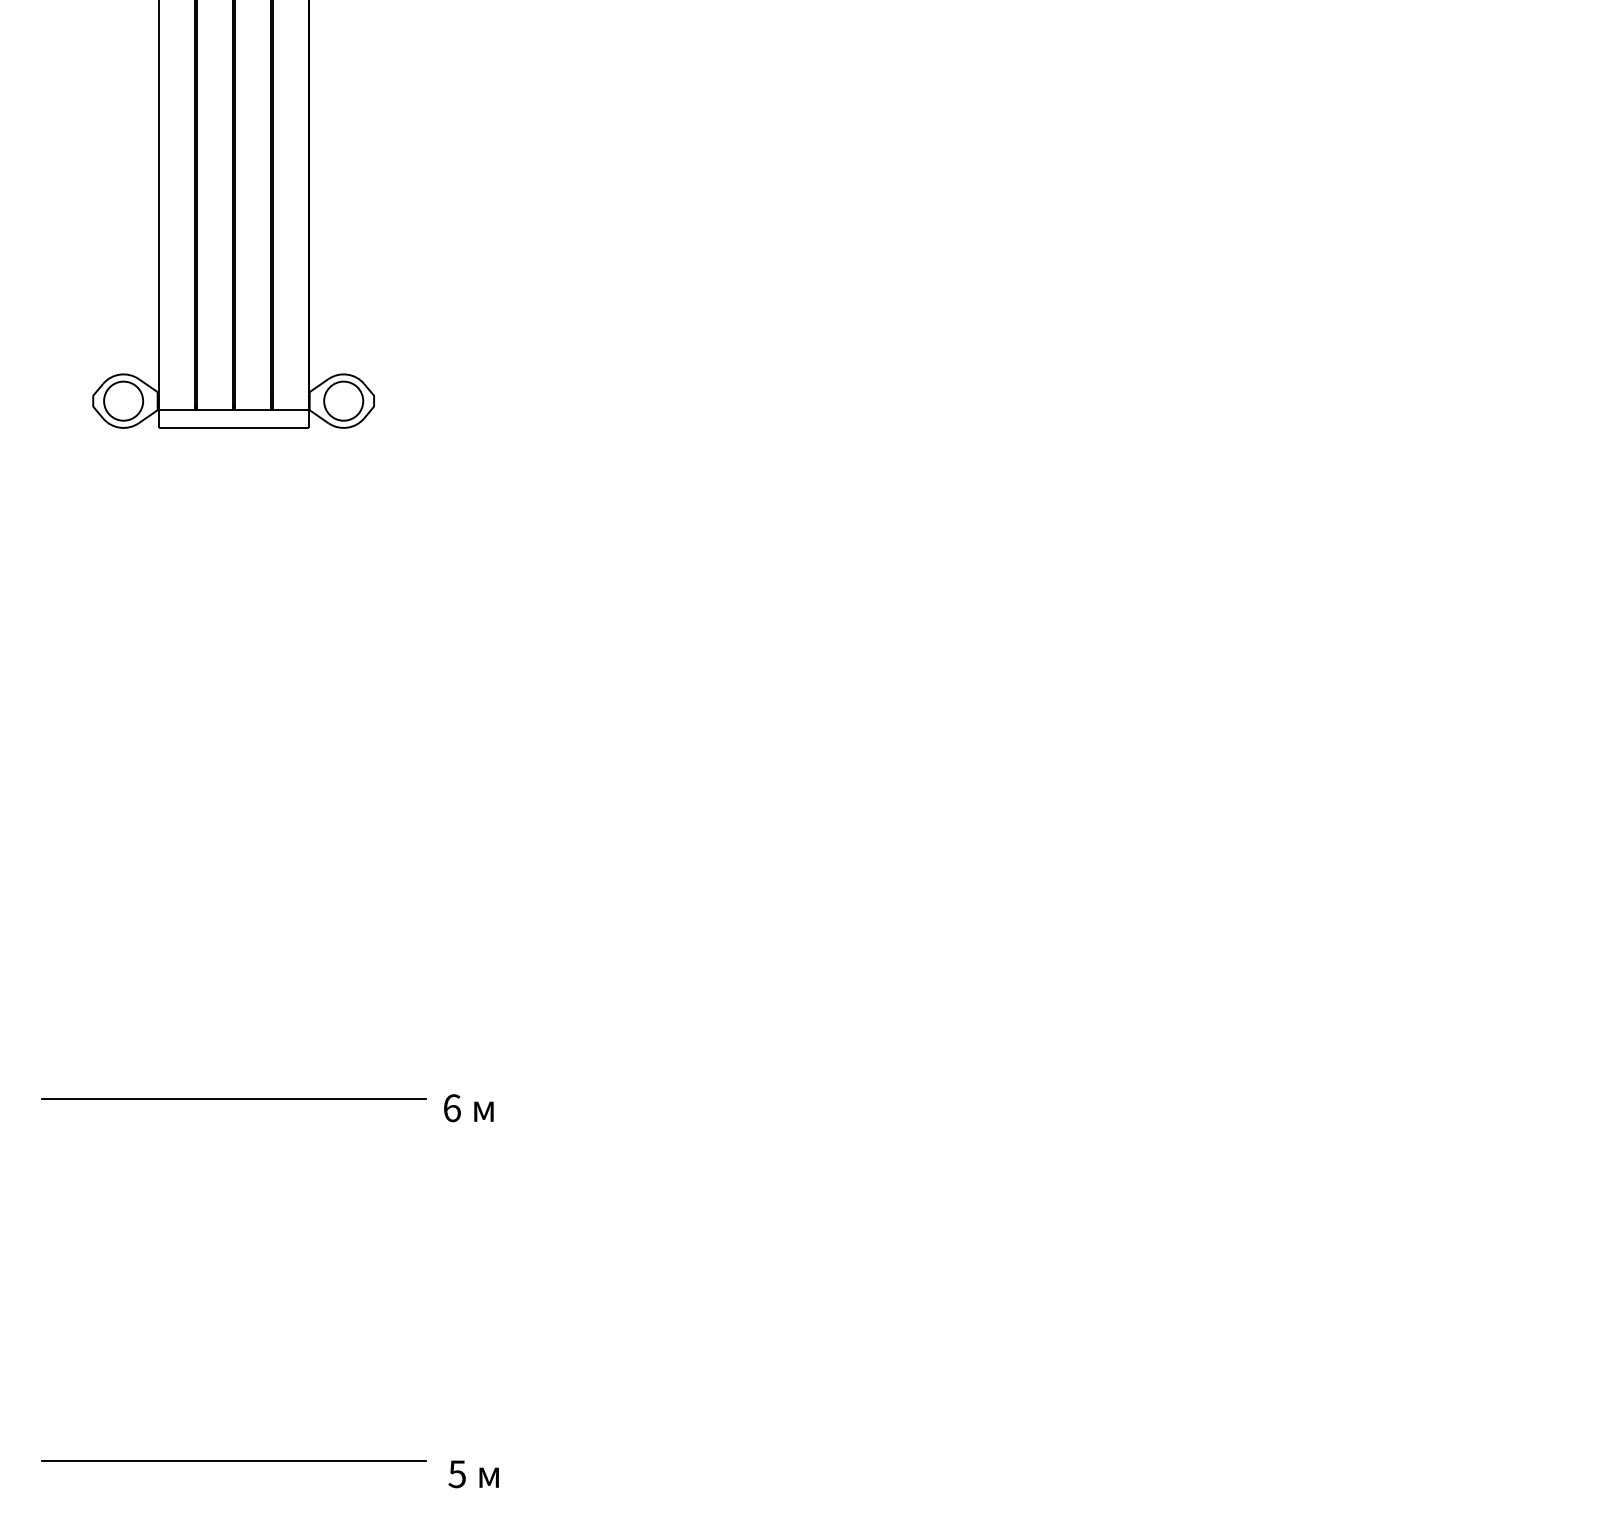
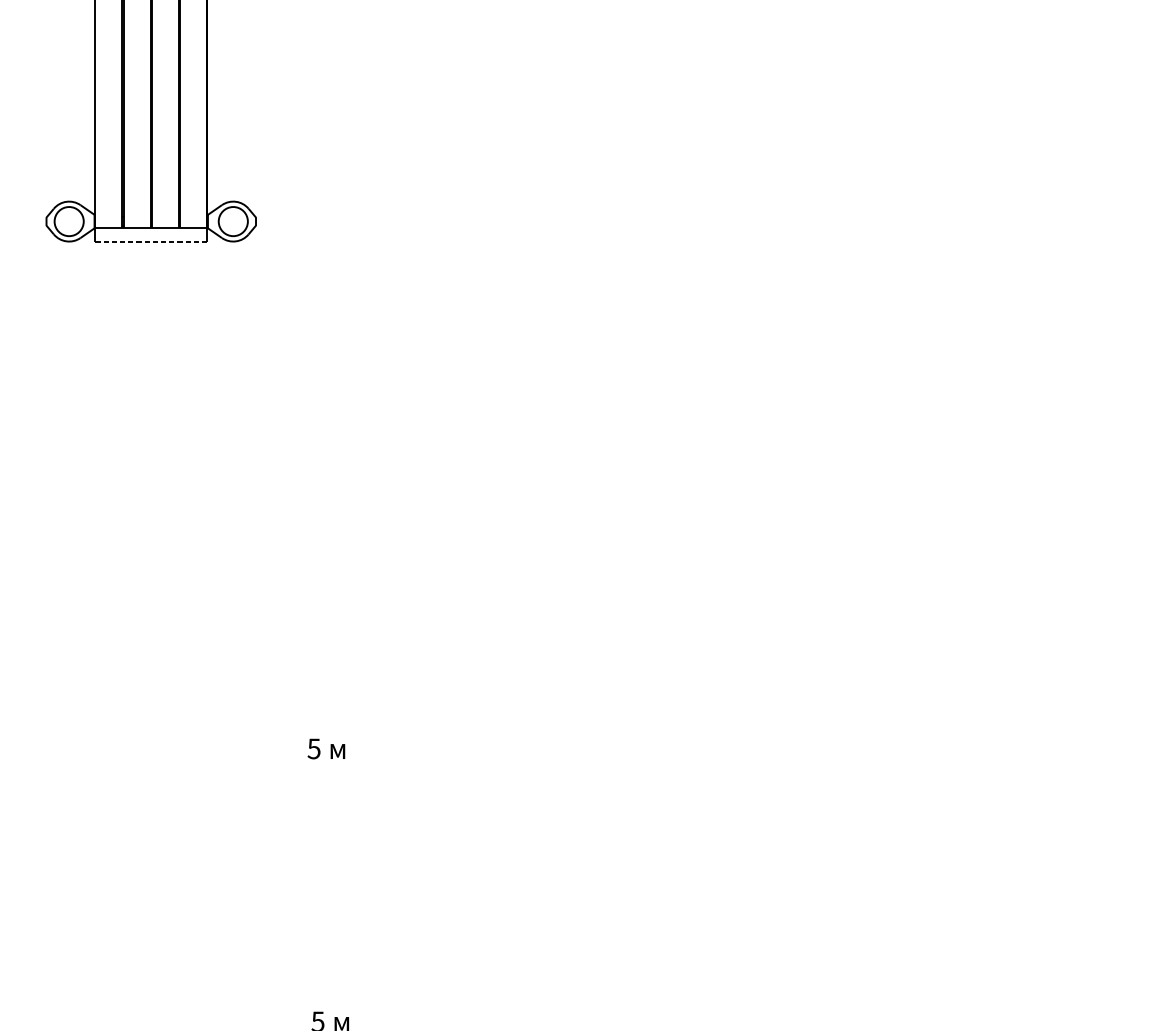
line: (233, 428) -> (151, 241), solid -> dashed
line: (233, 1099) -> (151, 742), removed
text: (451, 1108) -> (313, 749), 6 -> 5
line: (233, 1461) -> (151, 1012), removed

